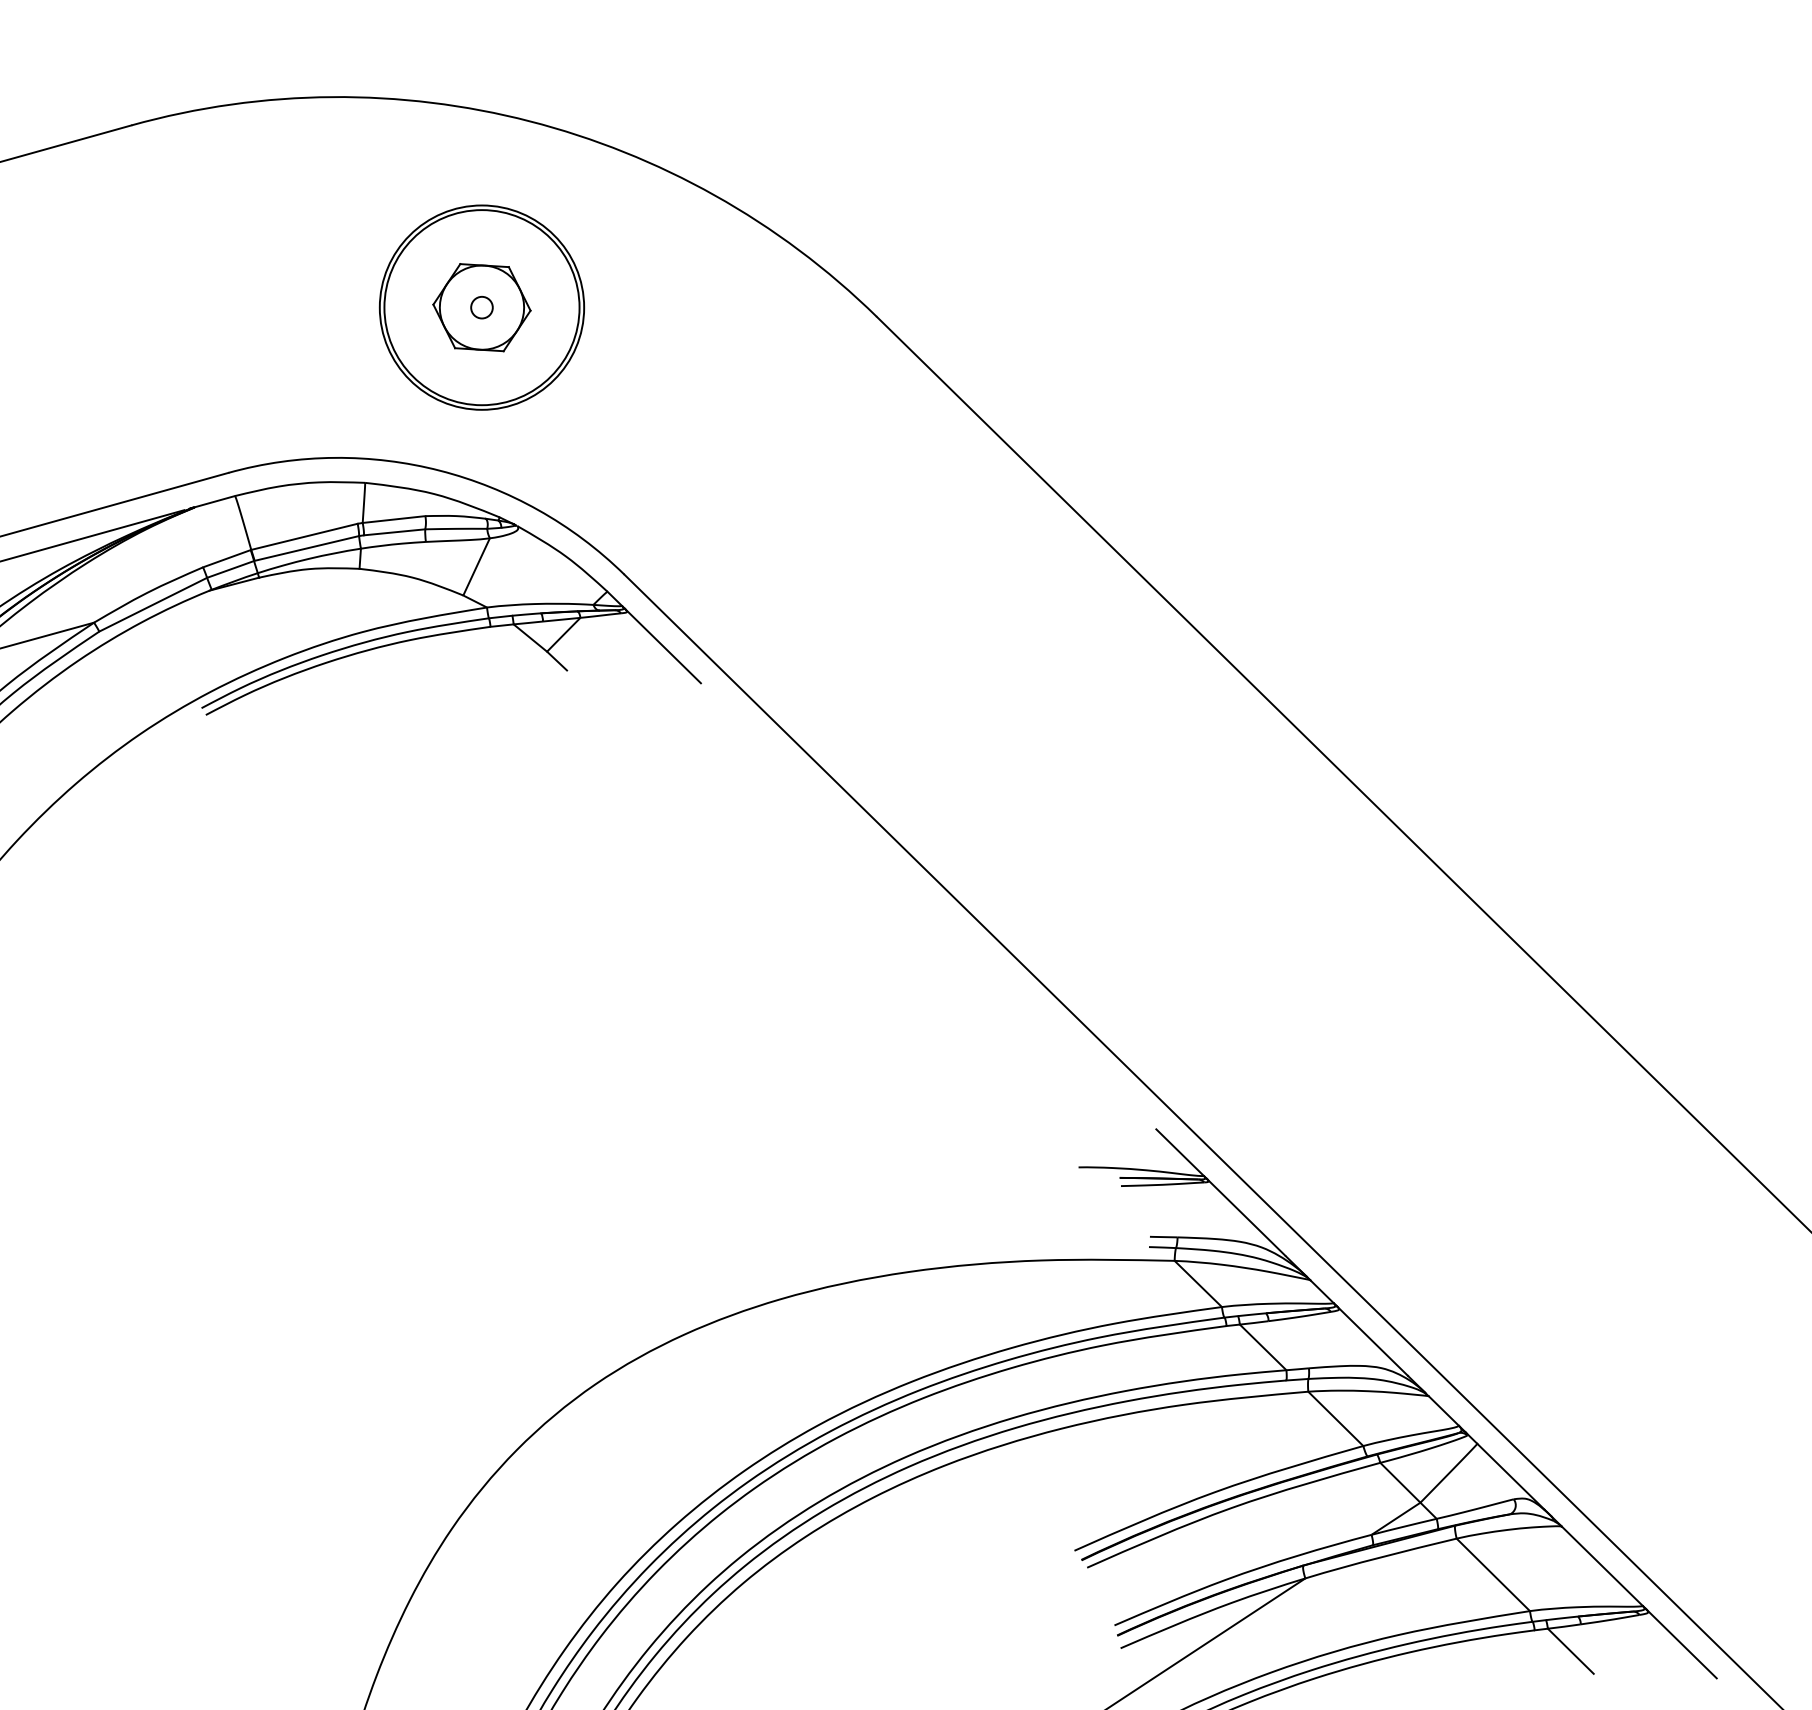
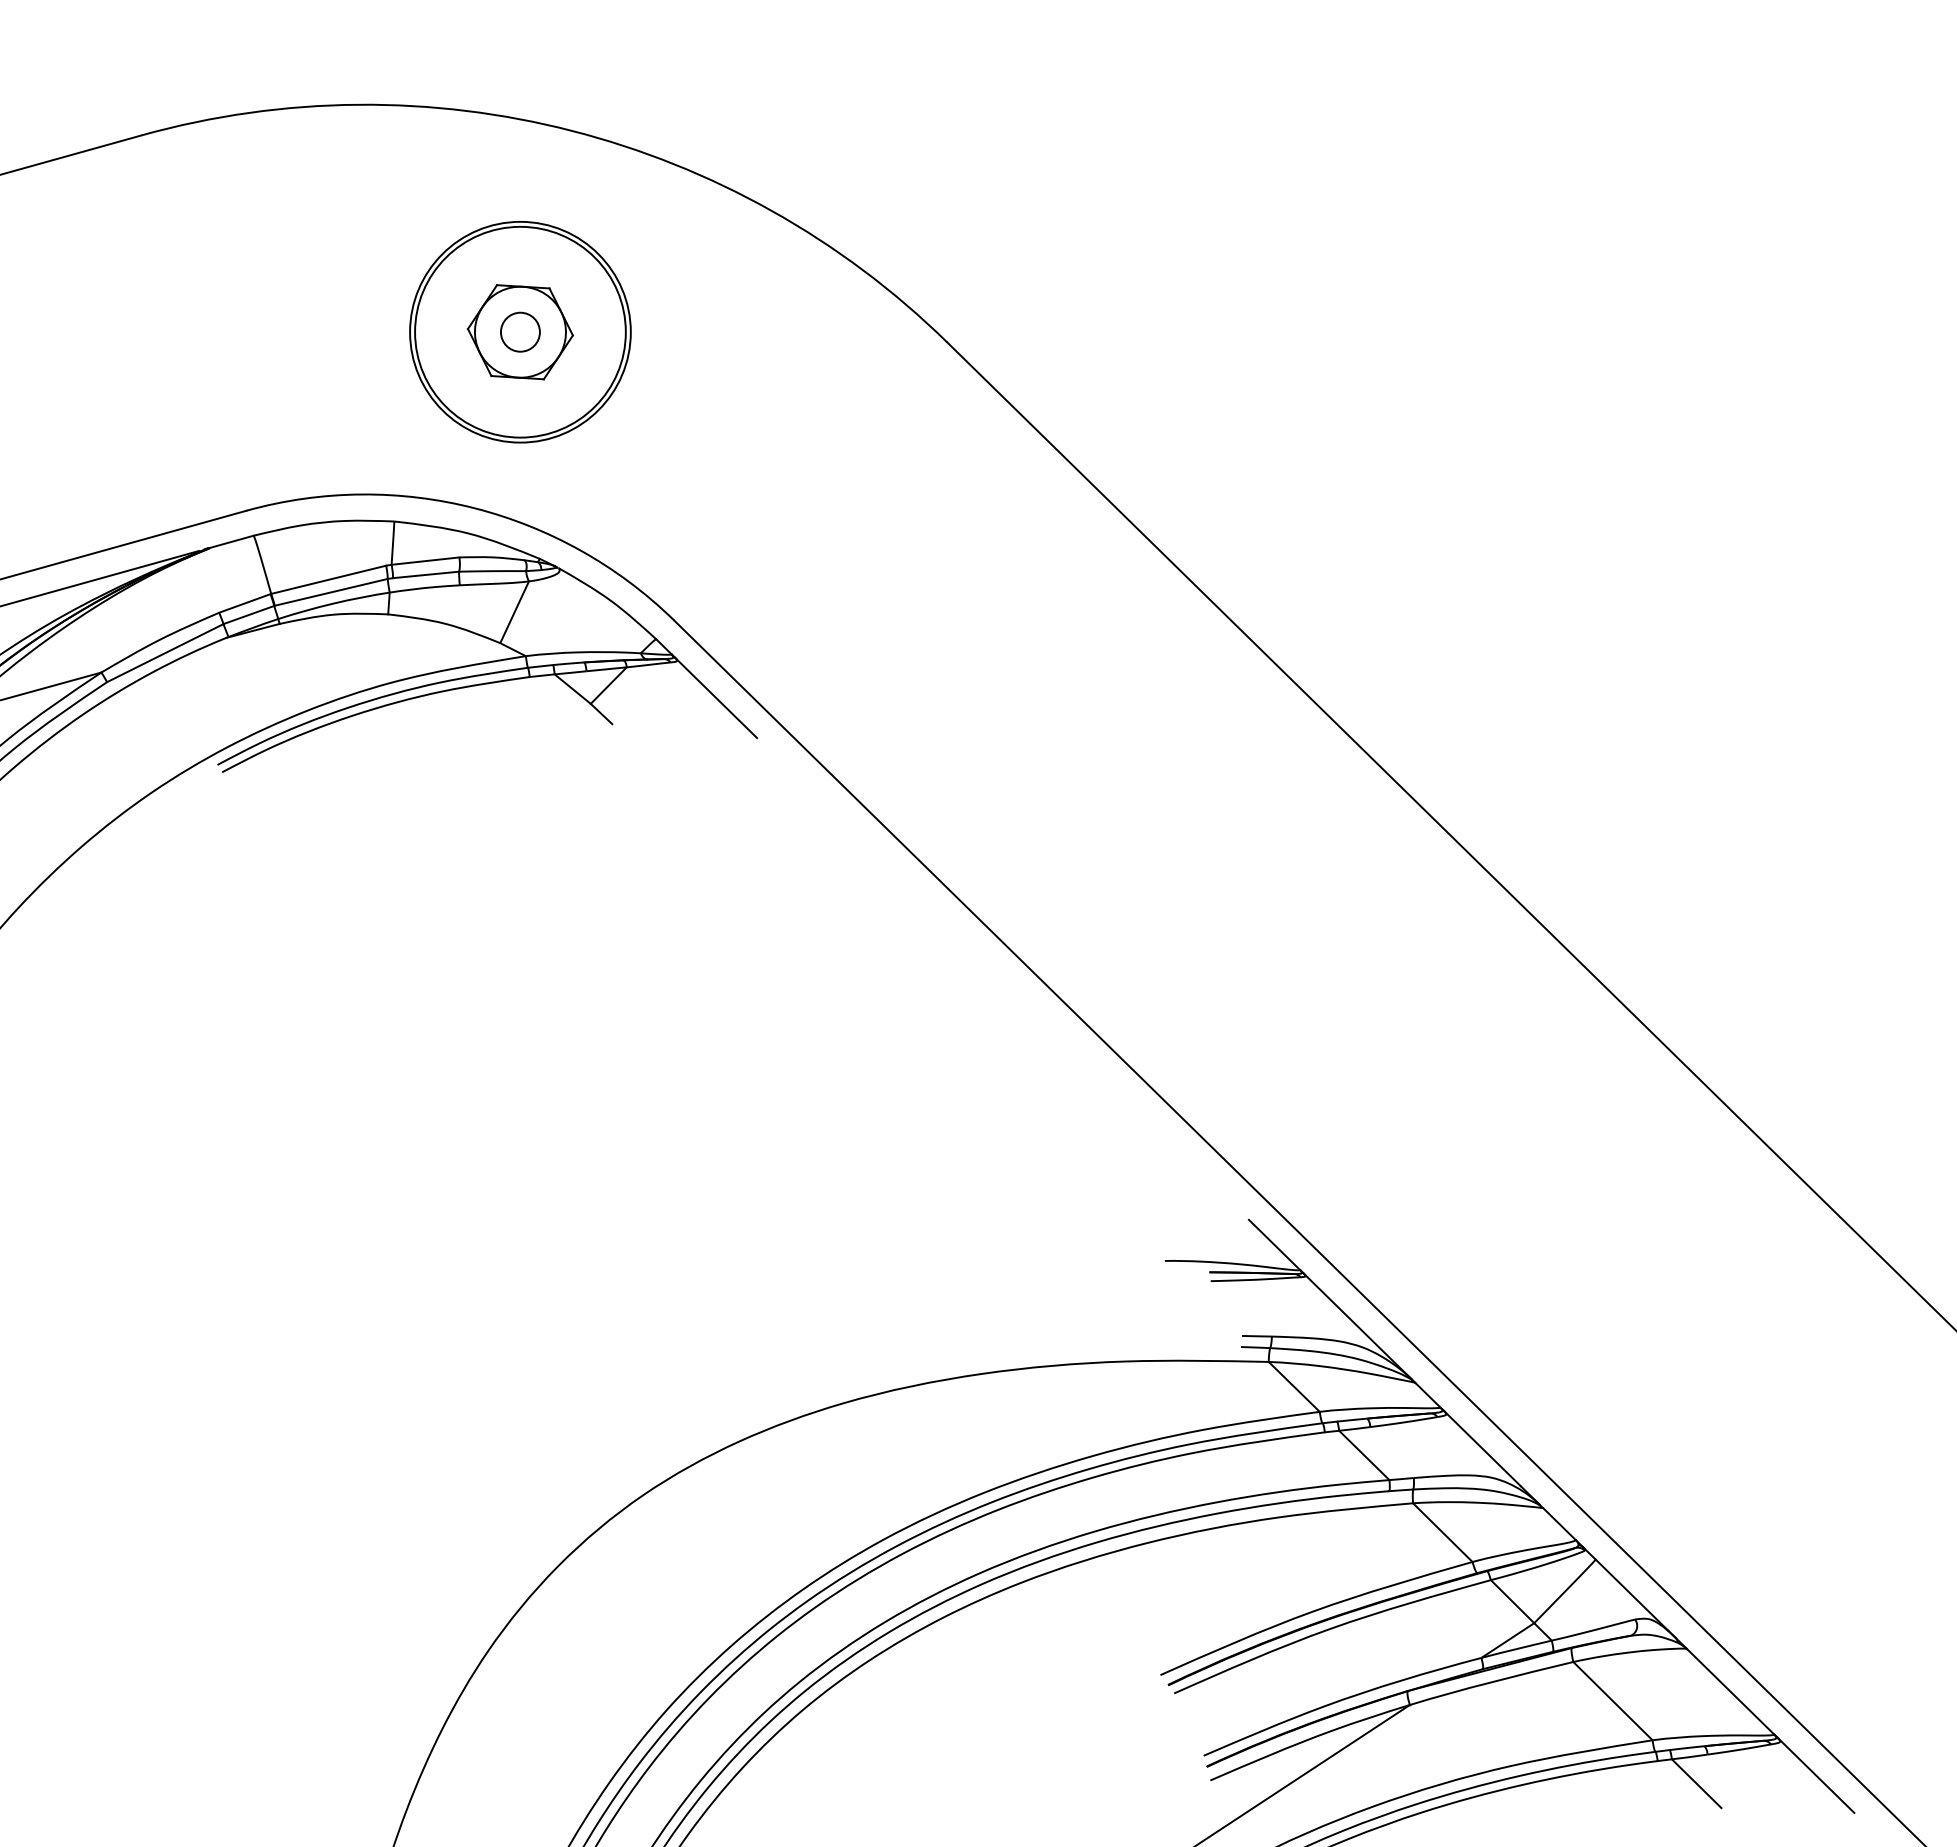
circle: (481, 306) -> (519, 331), size x1.67

